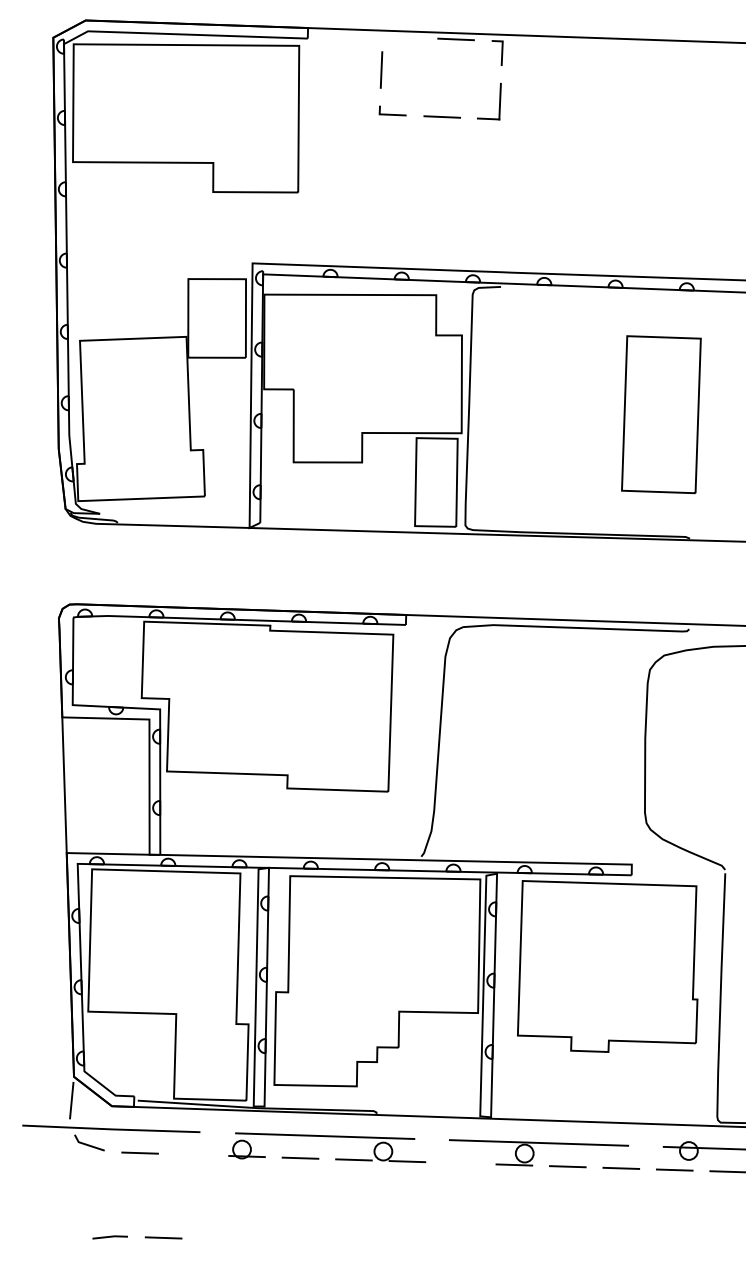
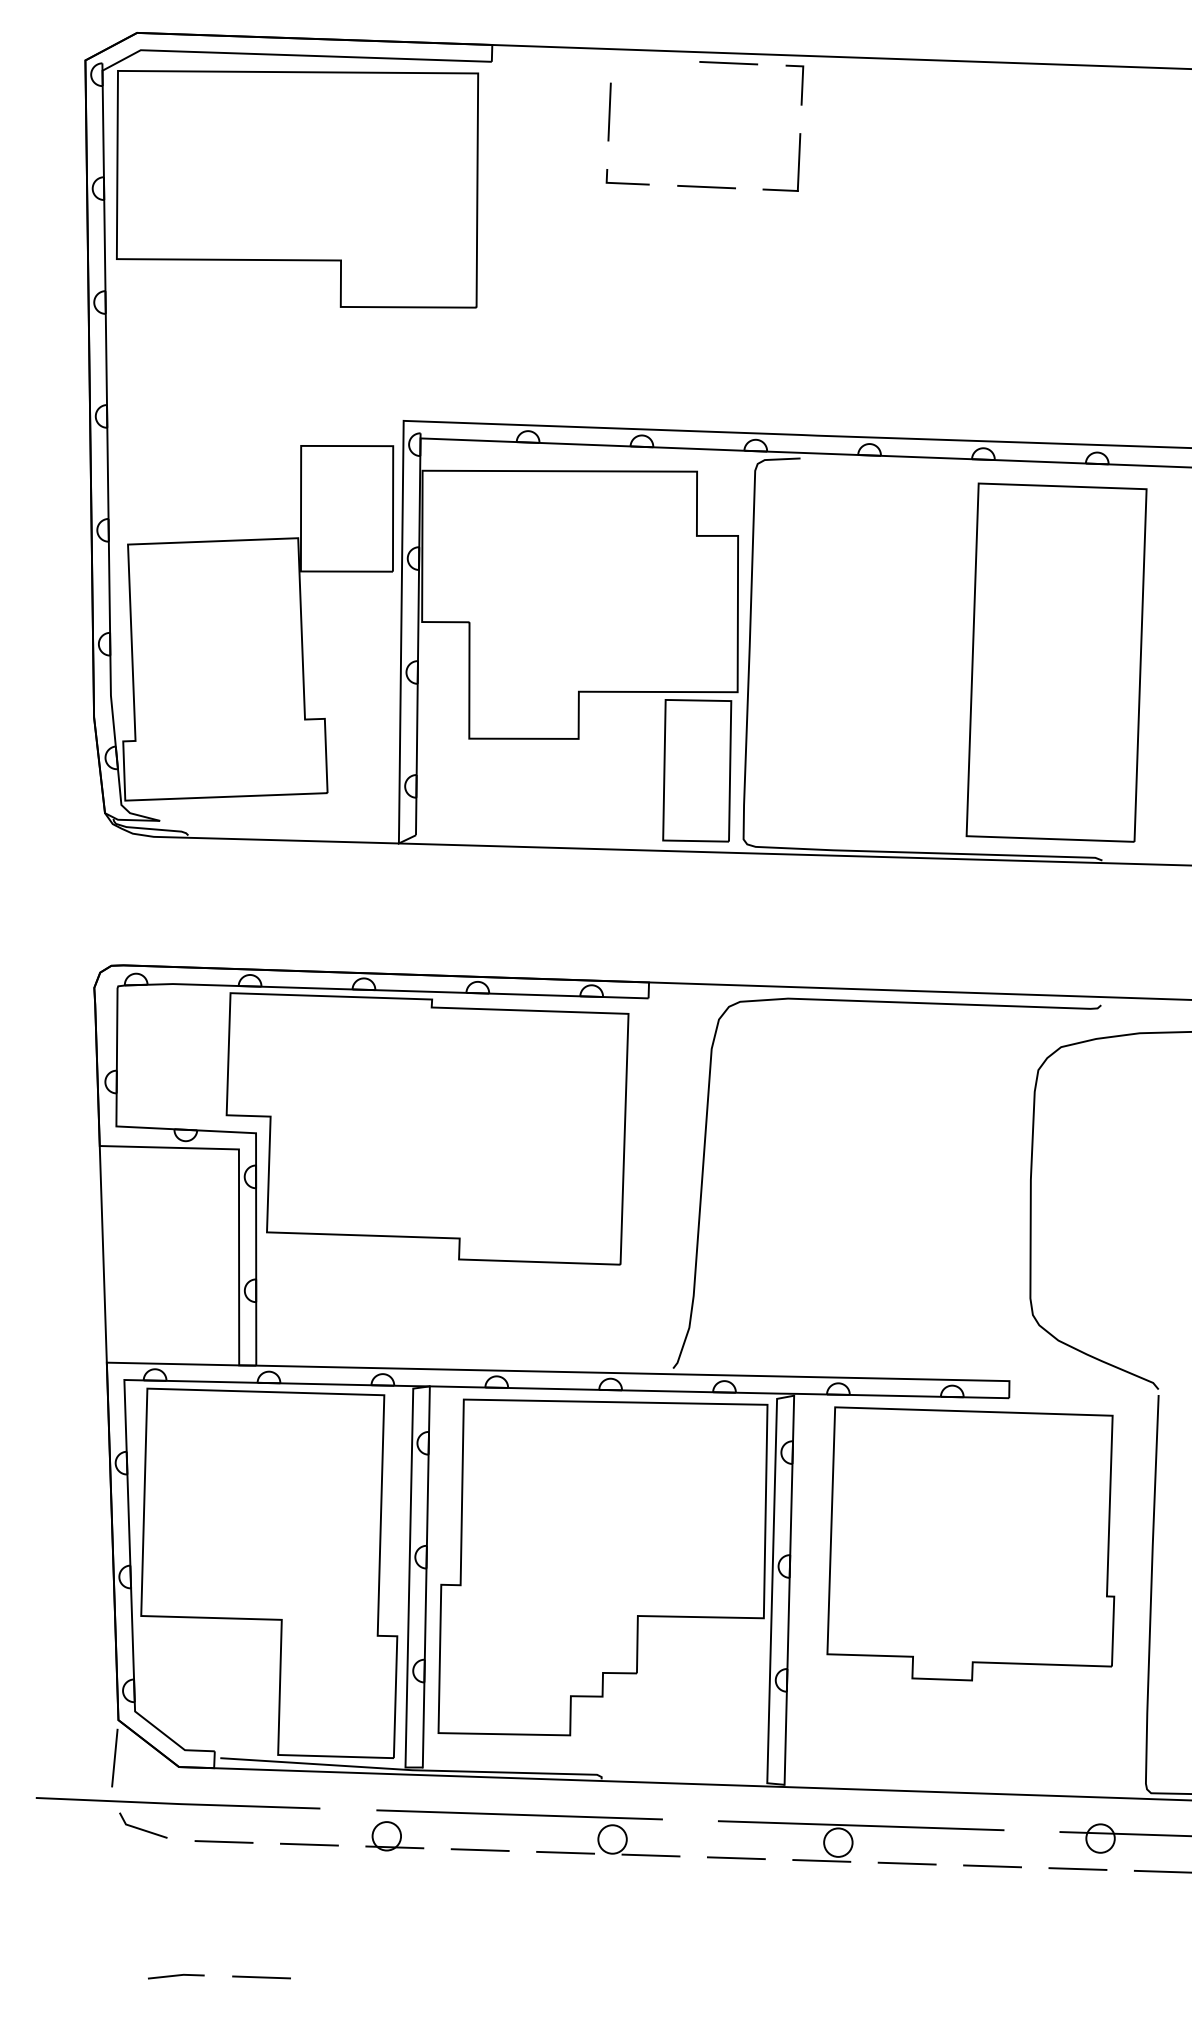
part: (661, 414) -> (1056, 662), size x1.43
line: (193, 1154) -> (309, 1844), added
line: (460, 1162) -> (735, 1856), added

